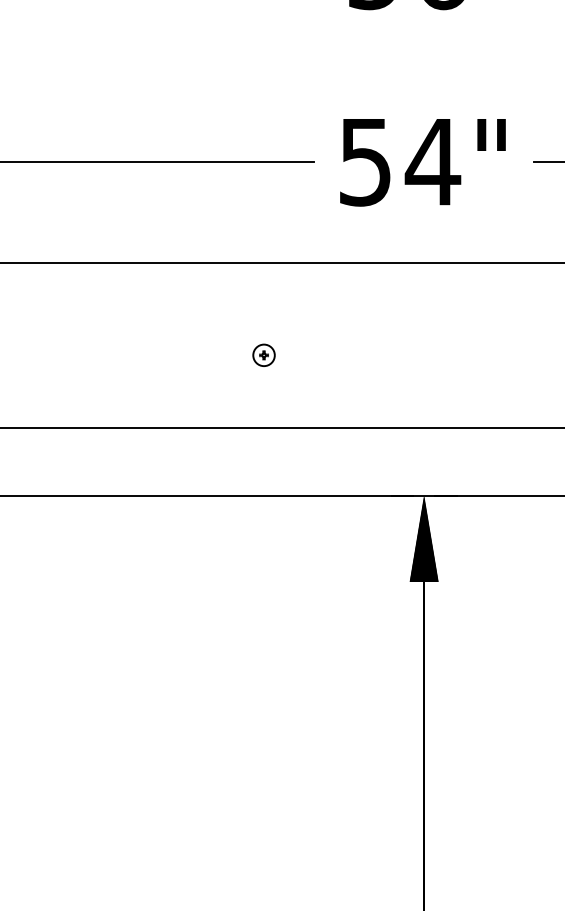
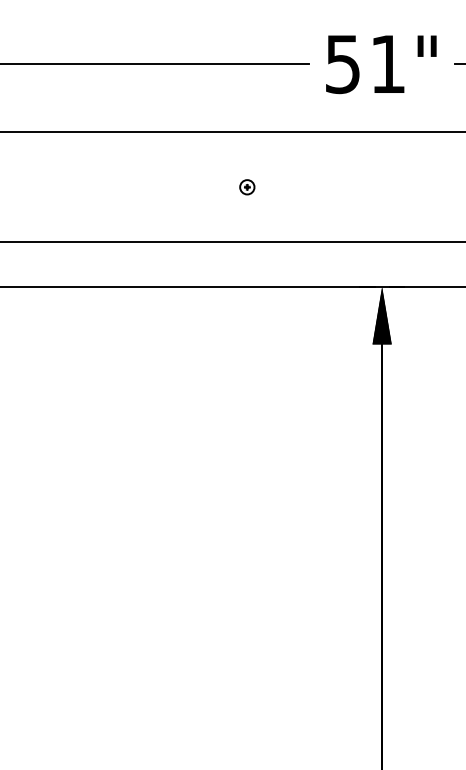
text: (432, 160) -> (387, 63), 54" -> 51"
part: (264, 355) -> (247, 187), moved

